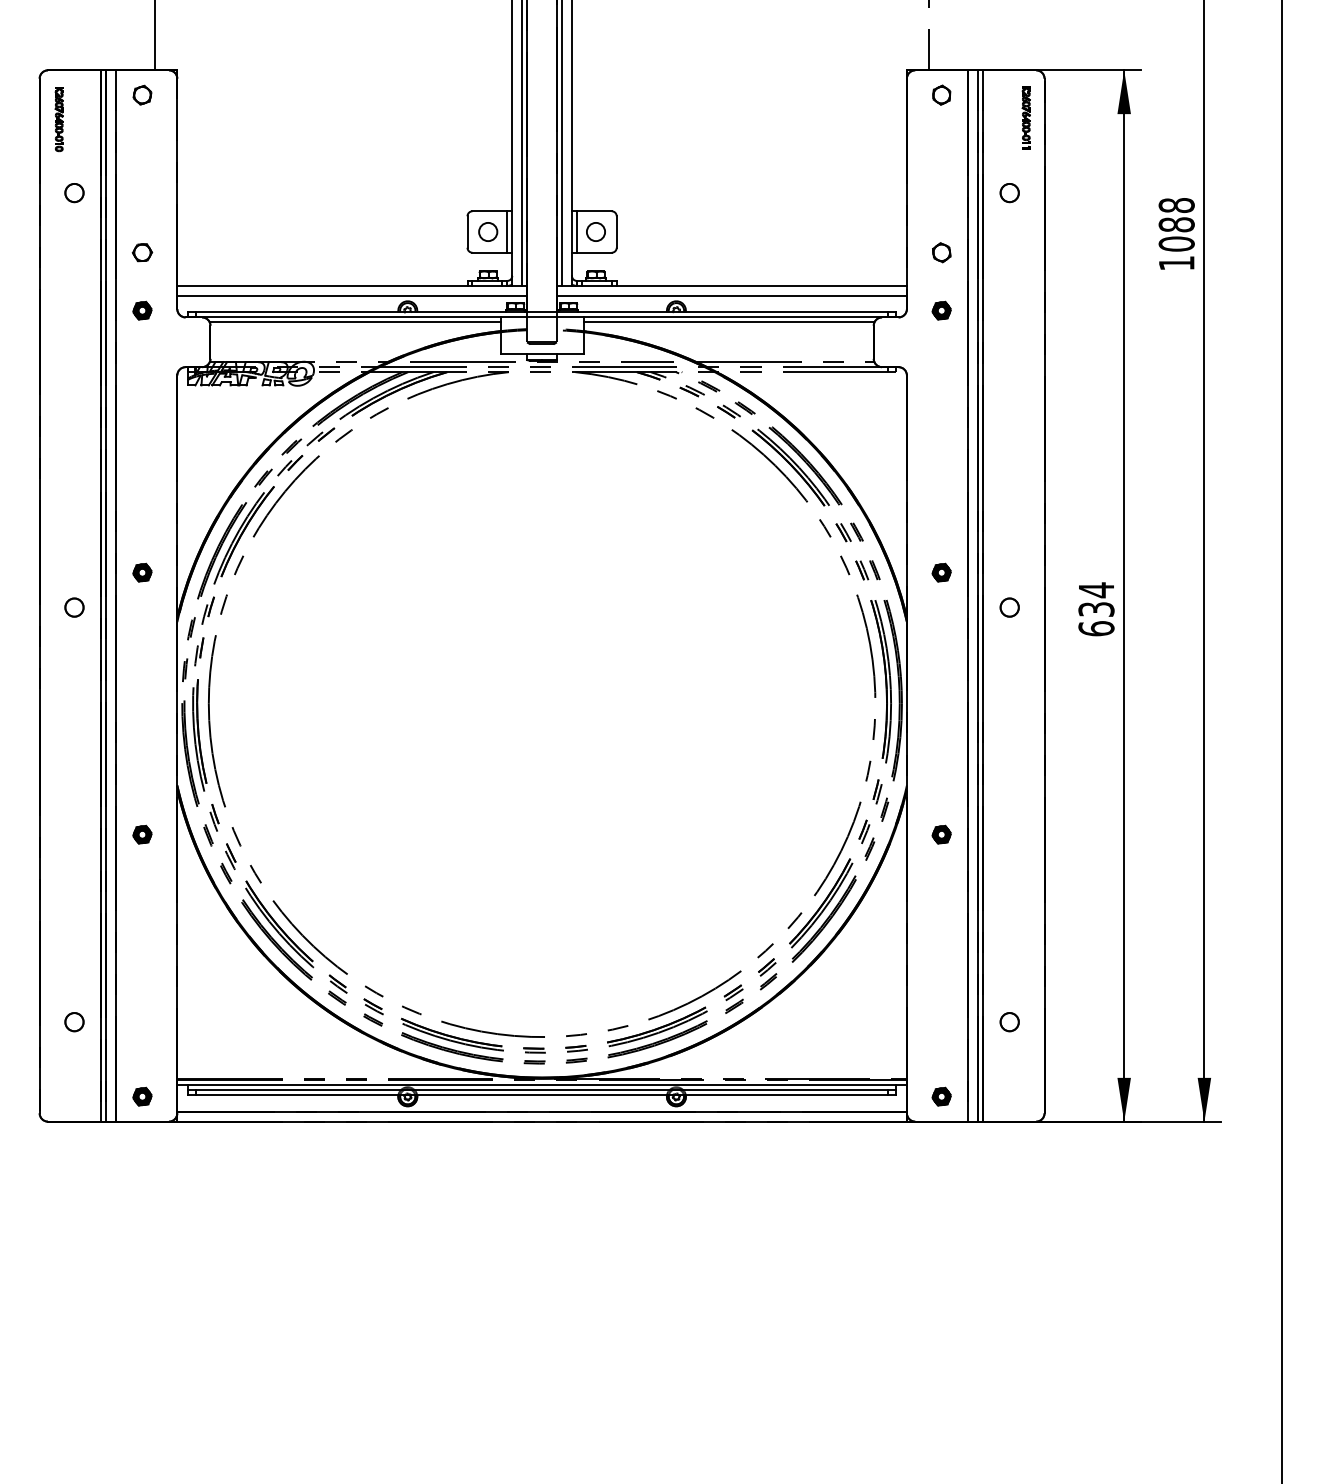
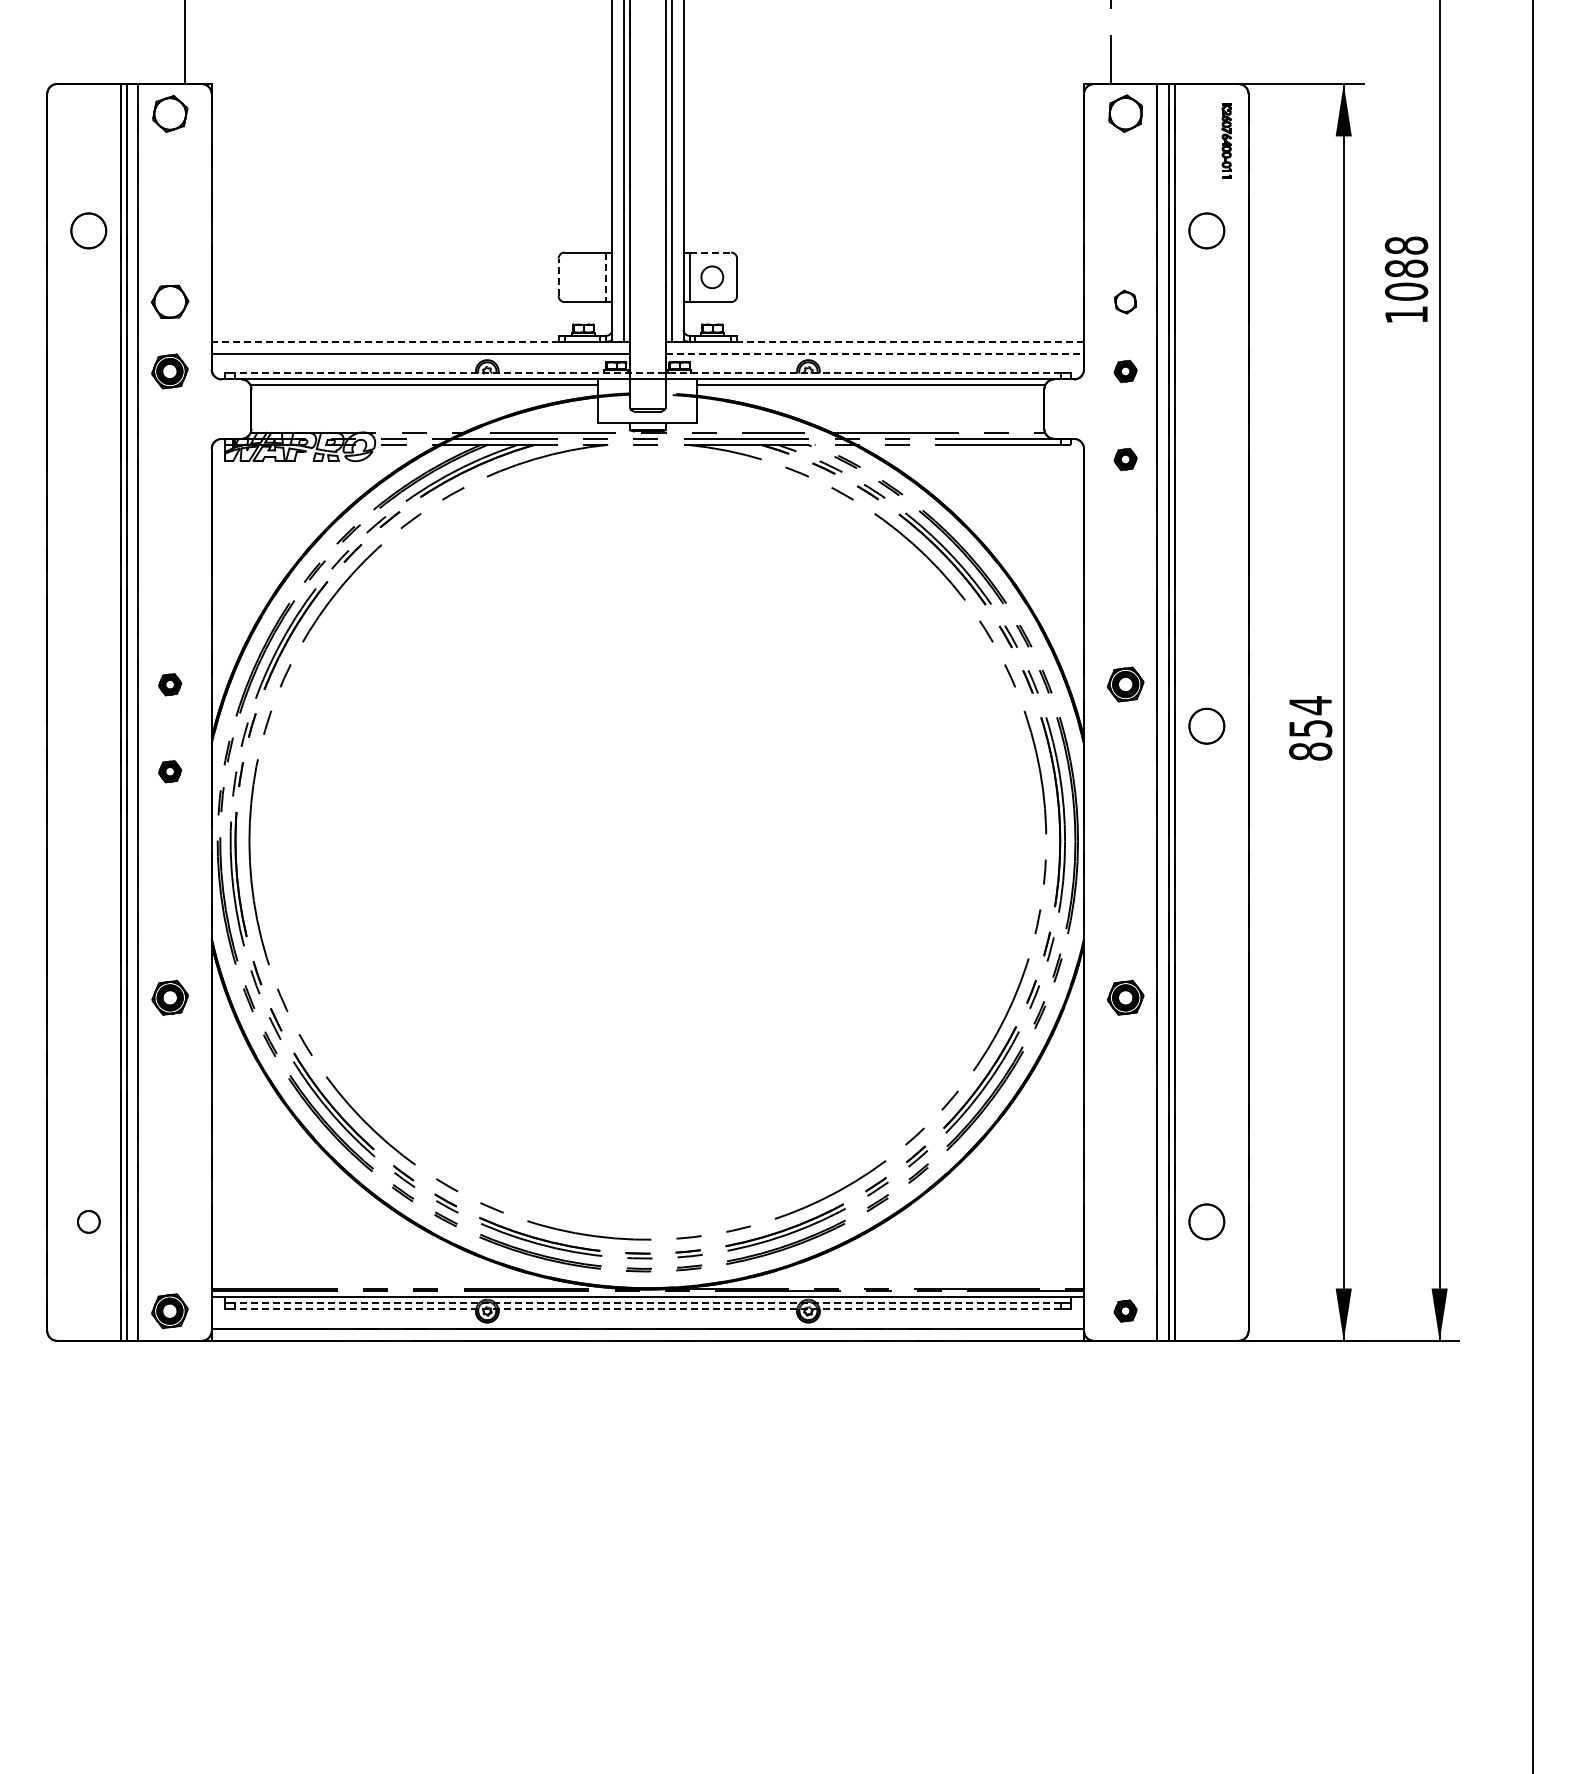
part: (141, 94) -> (169, 113), size x1.6
part: (941, 94) -> (1125, 113), size x1.6
part: (59, 119) -> (70, 142), removed
part: (74, 192) -> (88, 230), size x1.6
part: (1009, 192) -> (1206, 230), size x1.6
line: (594, 211) -> (710, 252), solid -> dashed
line: (467, 232) -> (558, 277), solid -> dashed
circle: (488, 232) -> (583, 277), removed
line: (507, 232) -> (606, 277), solid -> dashed
part: (141, 253) -> (169, 302), size x1.6
line: (321, 285) -> (384, 341), solid -> dashed
line: (761, 285) -> (910, 341), solid -> dashed
line: (732, 295) -> (875, 353), solid -> dashed
part: (142, 310) -> (170, 371), size x1.6
line: (541, 312) -> (647, 373), solid -> dashed
part: (941, 384) -> (1125, 459), added
part: (941, 572) -> (1125, 684), size x1.6
part: (74, 607) -> (88, 726), removed
part: (1009, 607) -> (1206, 726), size x1.6
text: (1096, 619) -> (1310, 740), 634 -> 854
part: (142, 645) -> (170, 771), added
part: (141, 834) -> (169, 997), size x1.6
part: (941, 834) -> (1125, 997), size x1.6
circle: (1009, 1021) -> (1206, 1221), size x1.6
line: (541, 1090) -> (647, 1303), solid -> dashed
line: (541, 1095) -> (647, 1309), solid -> dashed
part: (142, 1096) -> (170, 1310), size x1.6

